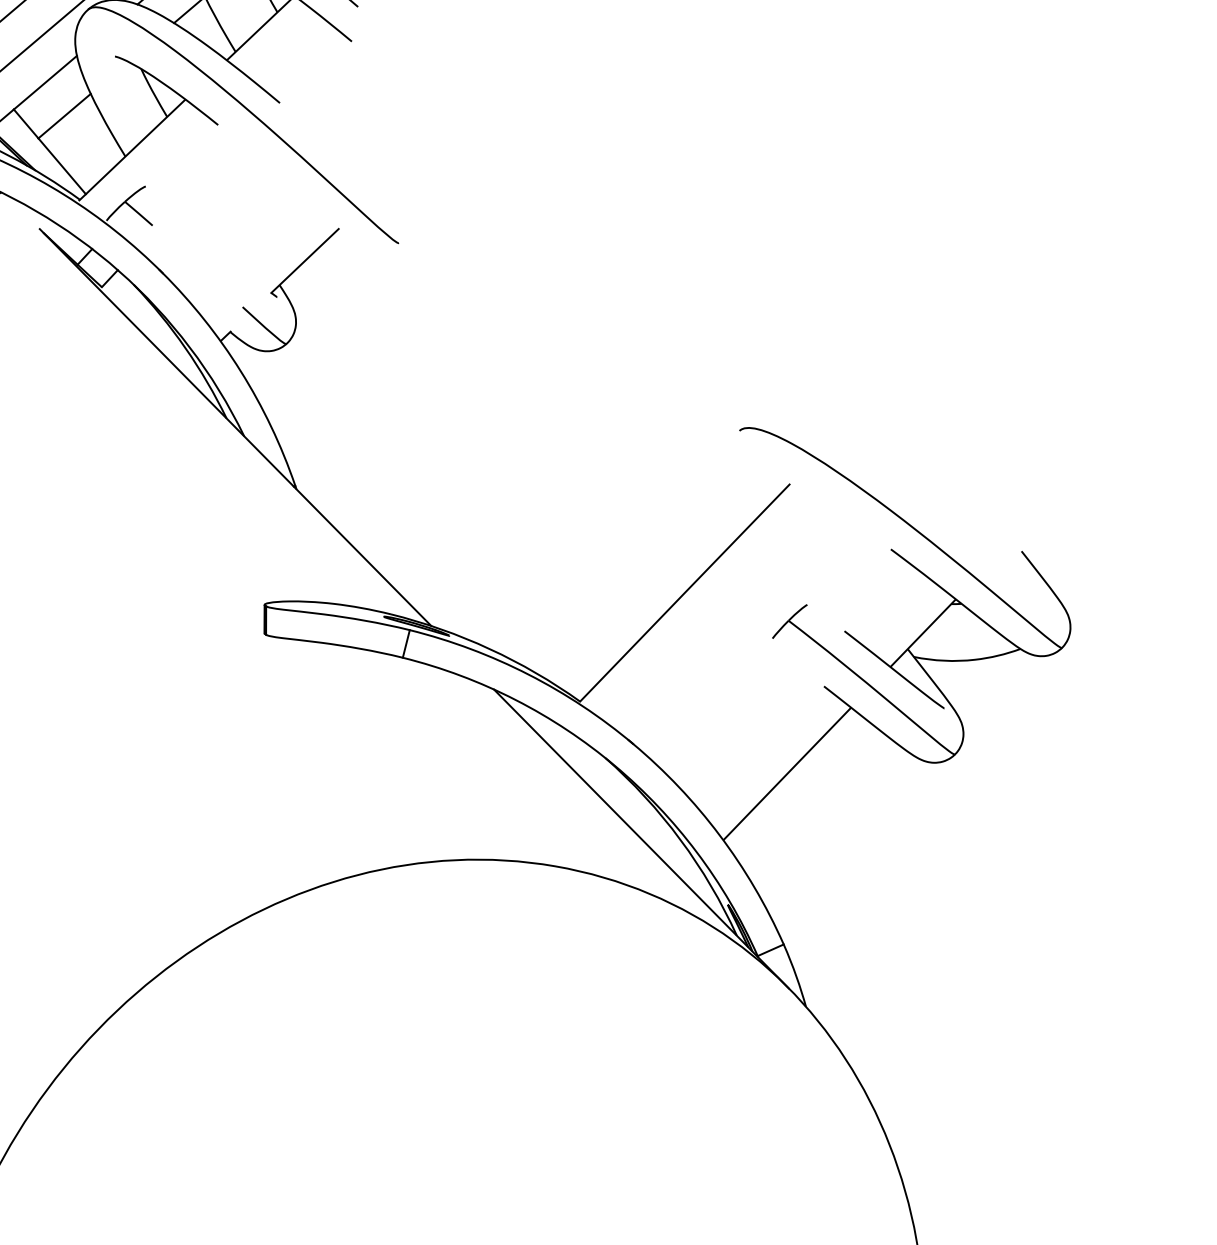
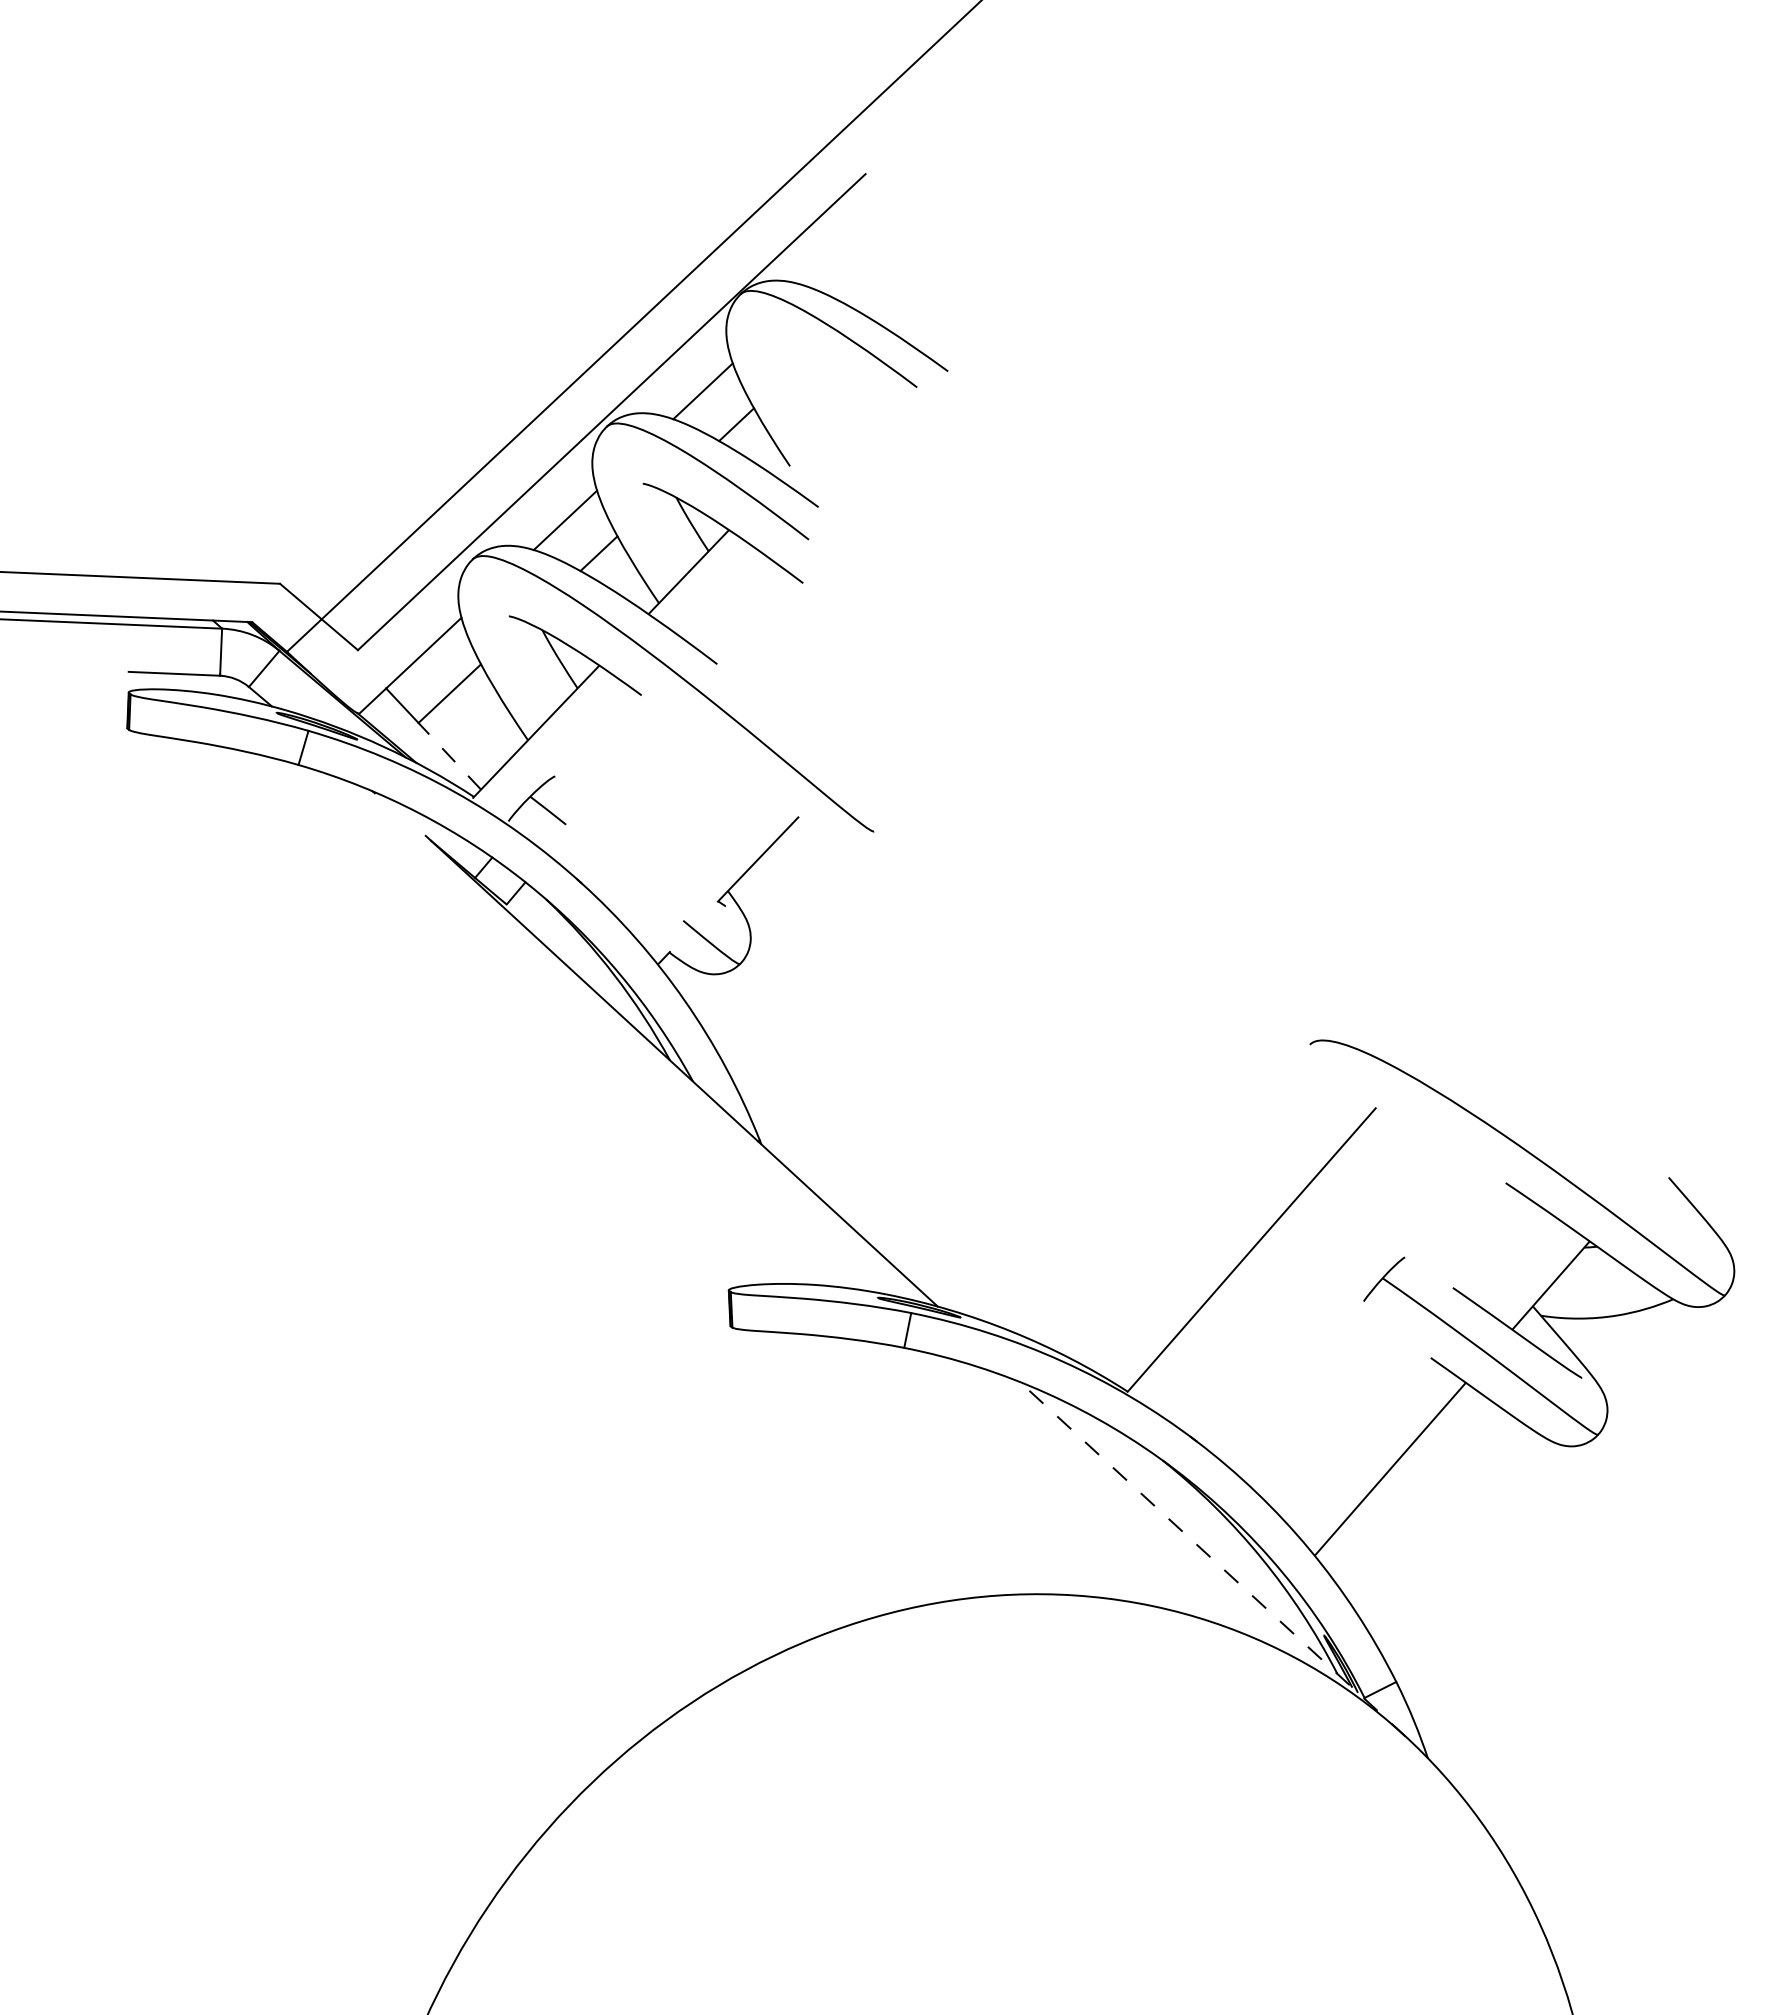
line: (61, 166) -> (449, 756), solid -> dashed
line: (641, 839) -> (1212, 1559), solid -> dashed

